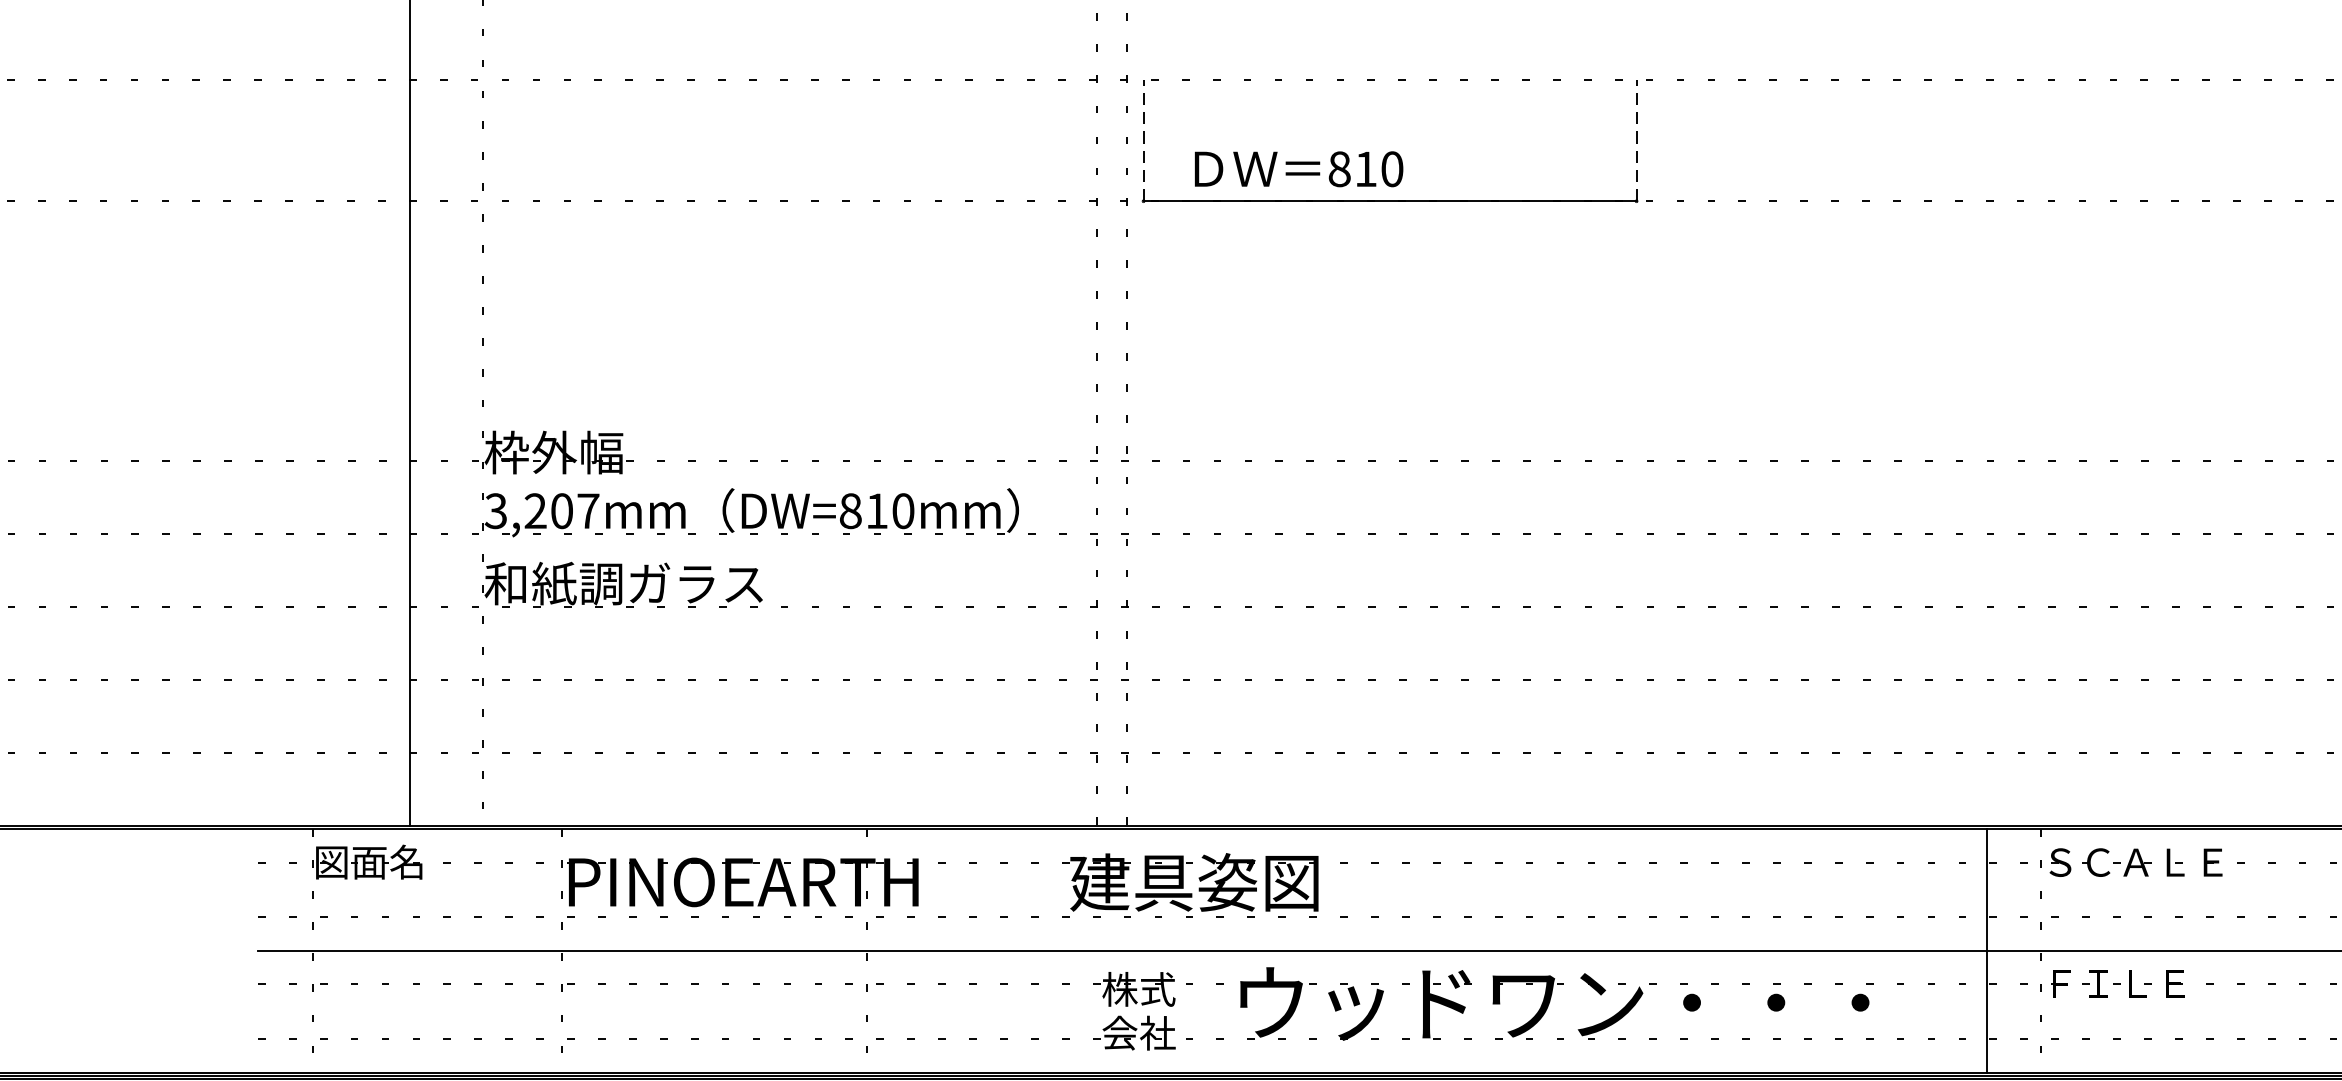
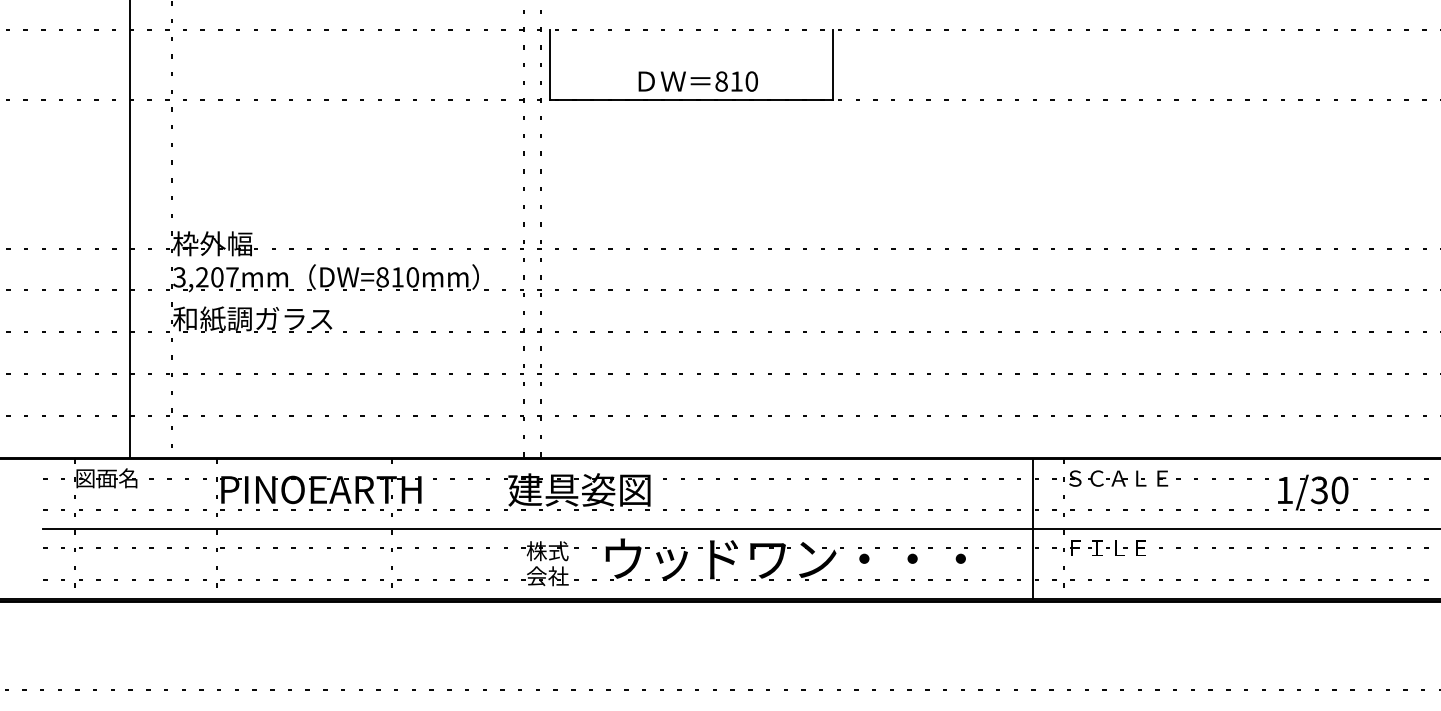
line: (1143, 141) -> (550, 65), dashed -> solid
line: (1636, 141) -> (832, 65), dashed -> solid
text: (1297, 169) -> (697, 81), moved

